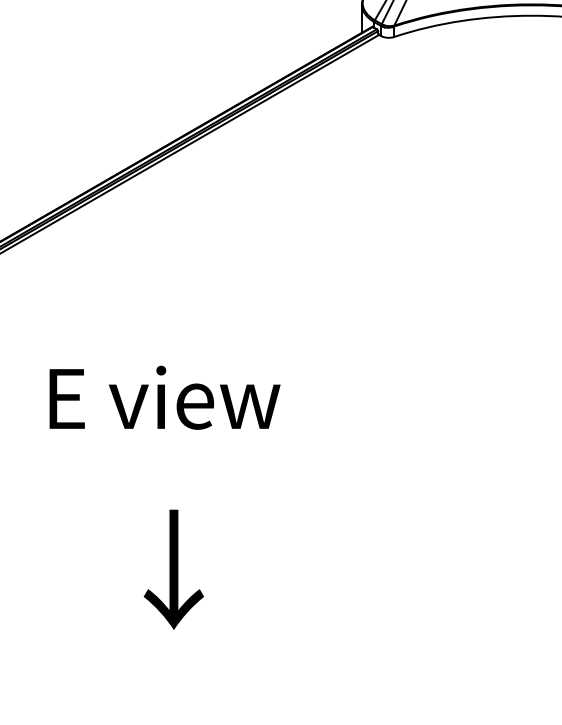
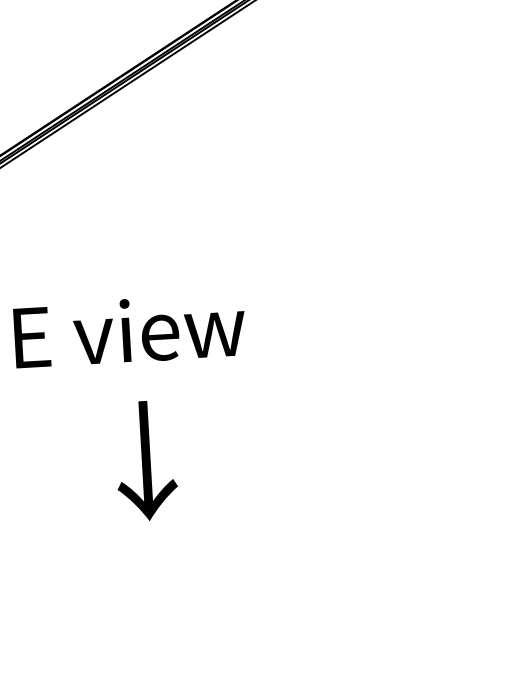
text: (173, 569) -> (145, 460), moved

